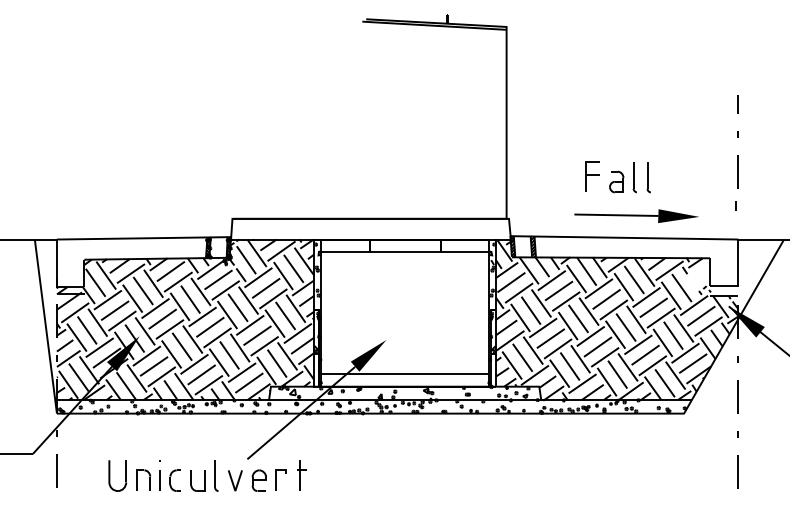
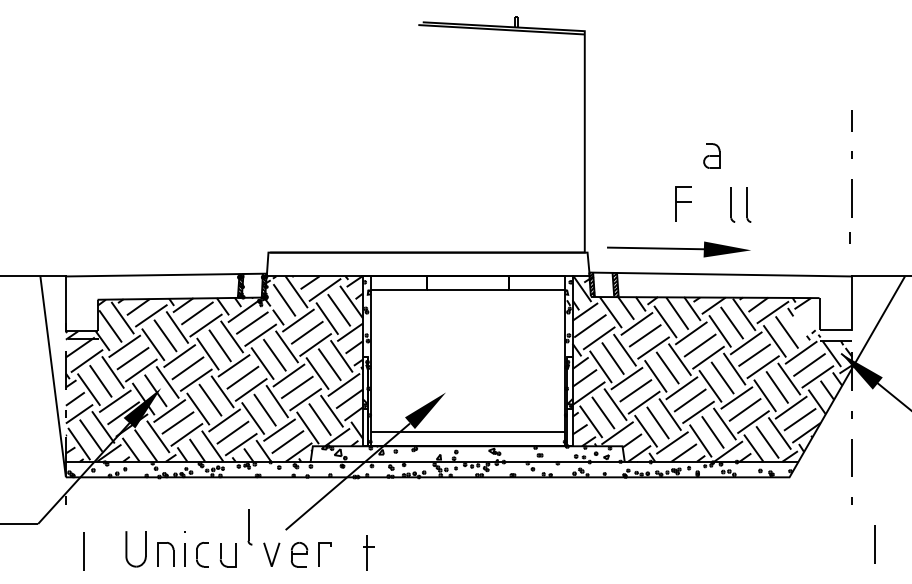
part: (616, 181) -> (711, 155), moved
part: (636, 216) -> (678, 249), moved
line: (56, 470) -> (83, 551), moved
line: (737, 471) -> (874, 544), moved
part: (301, 475) -> (368, 552), moved
part: (216, 476) -> (249, 527), moved

